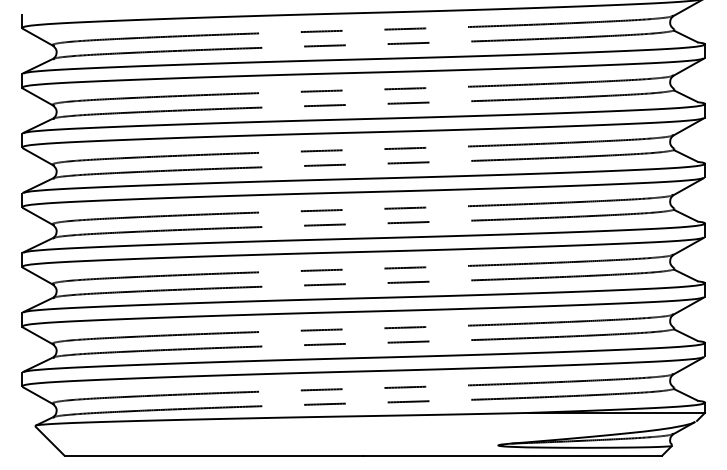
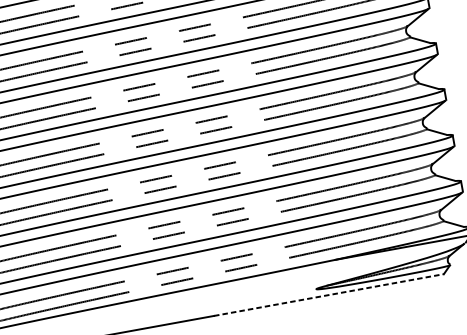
line: (513, 455) -> (329, 294), solid -> dashed

